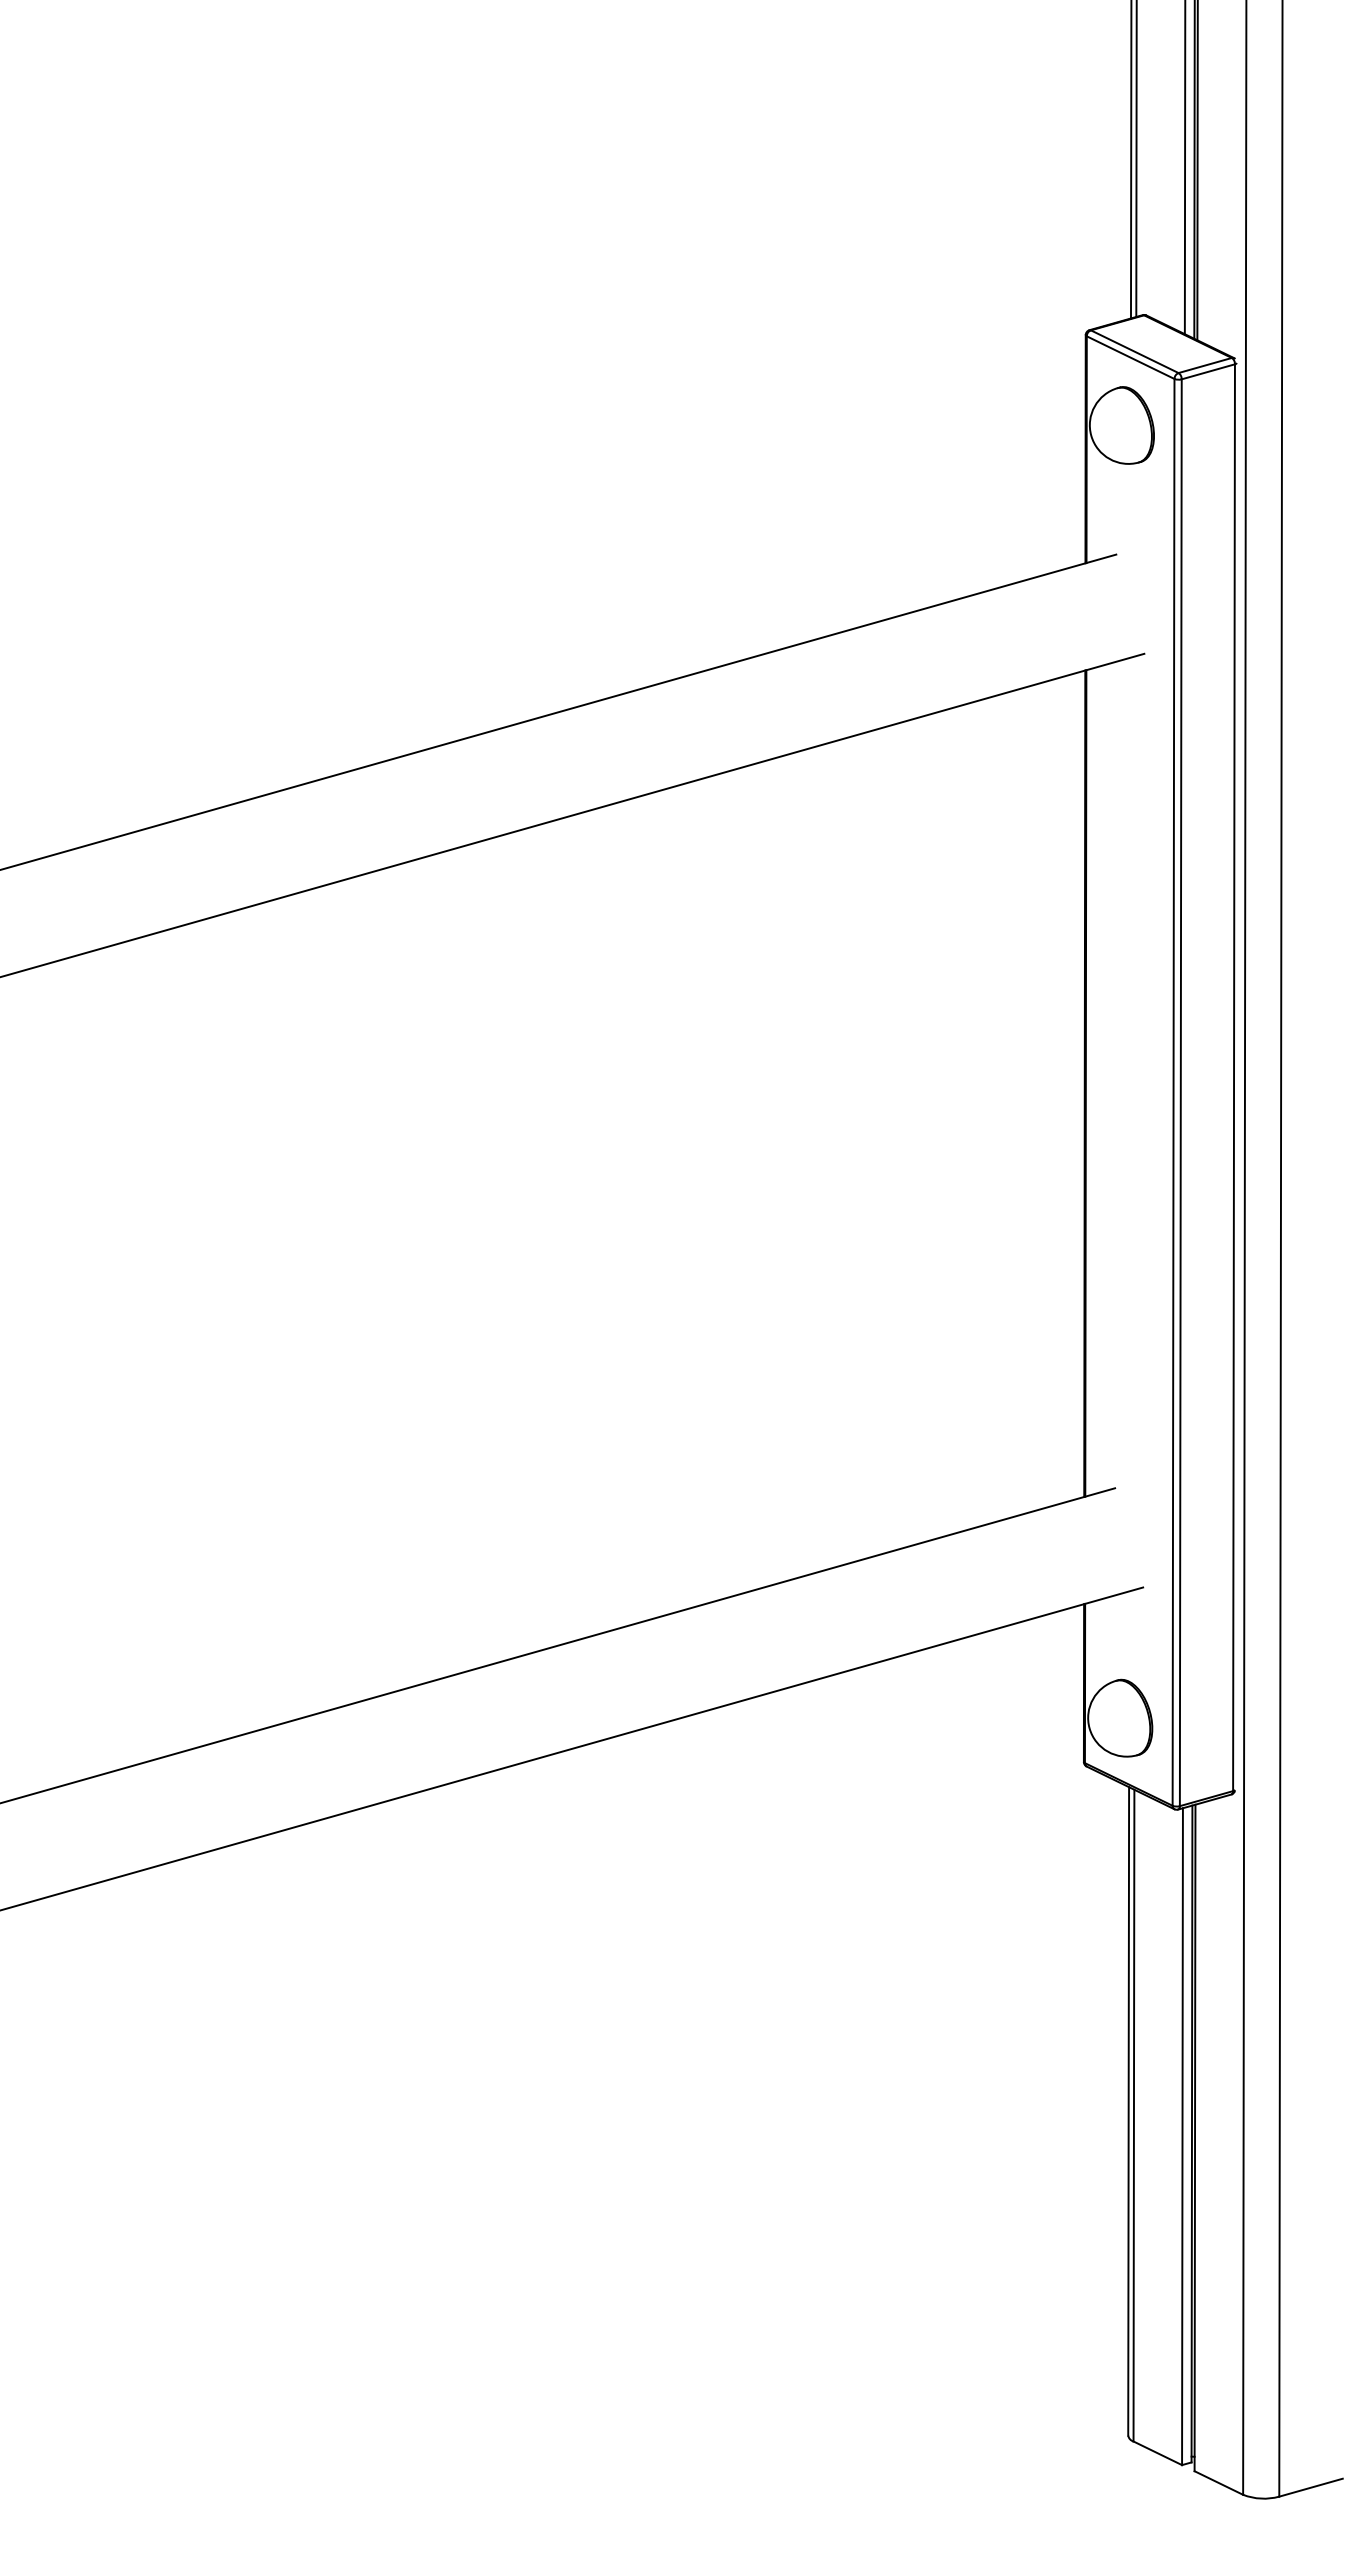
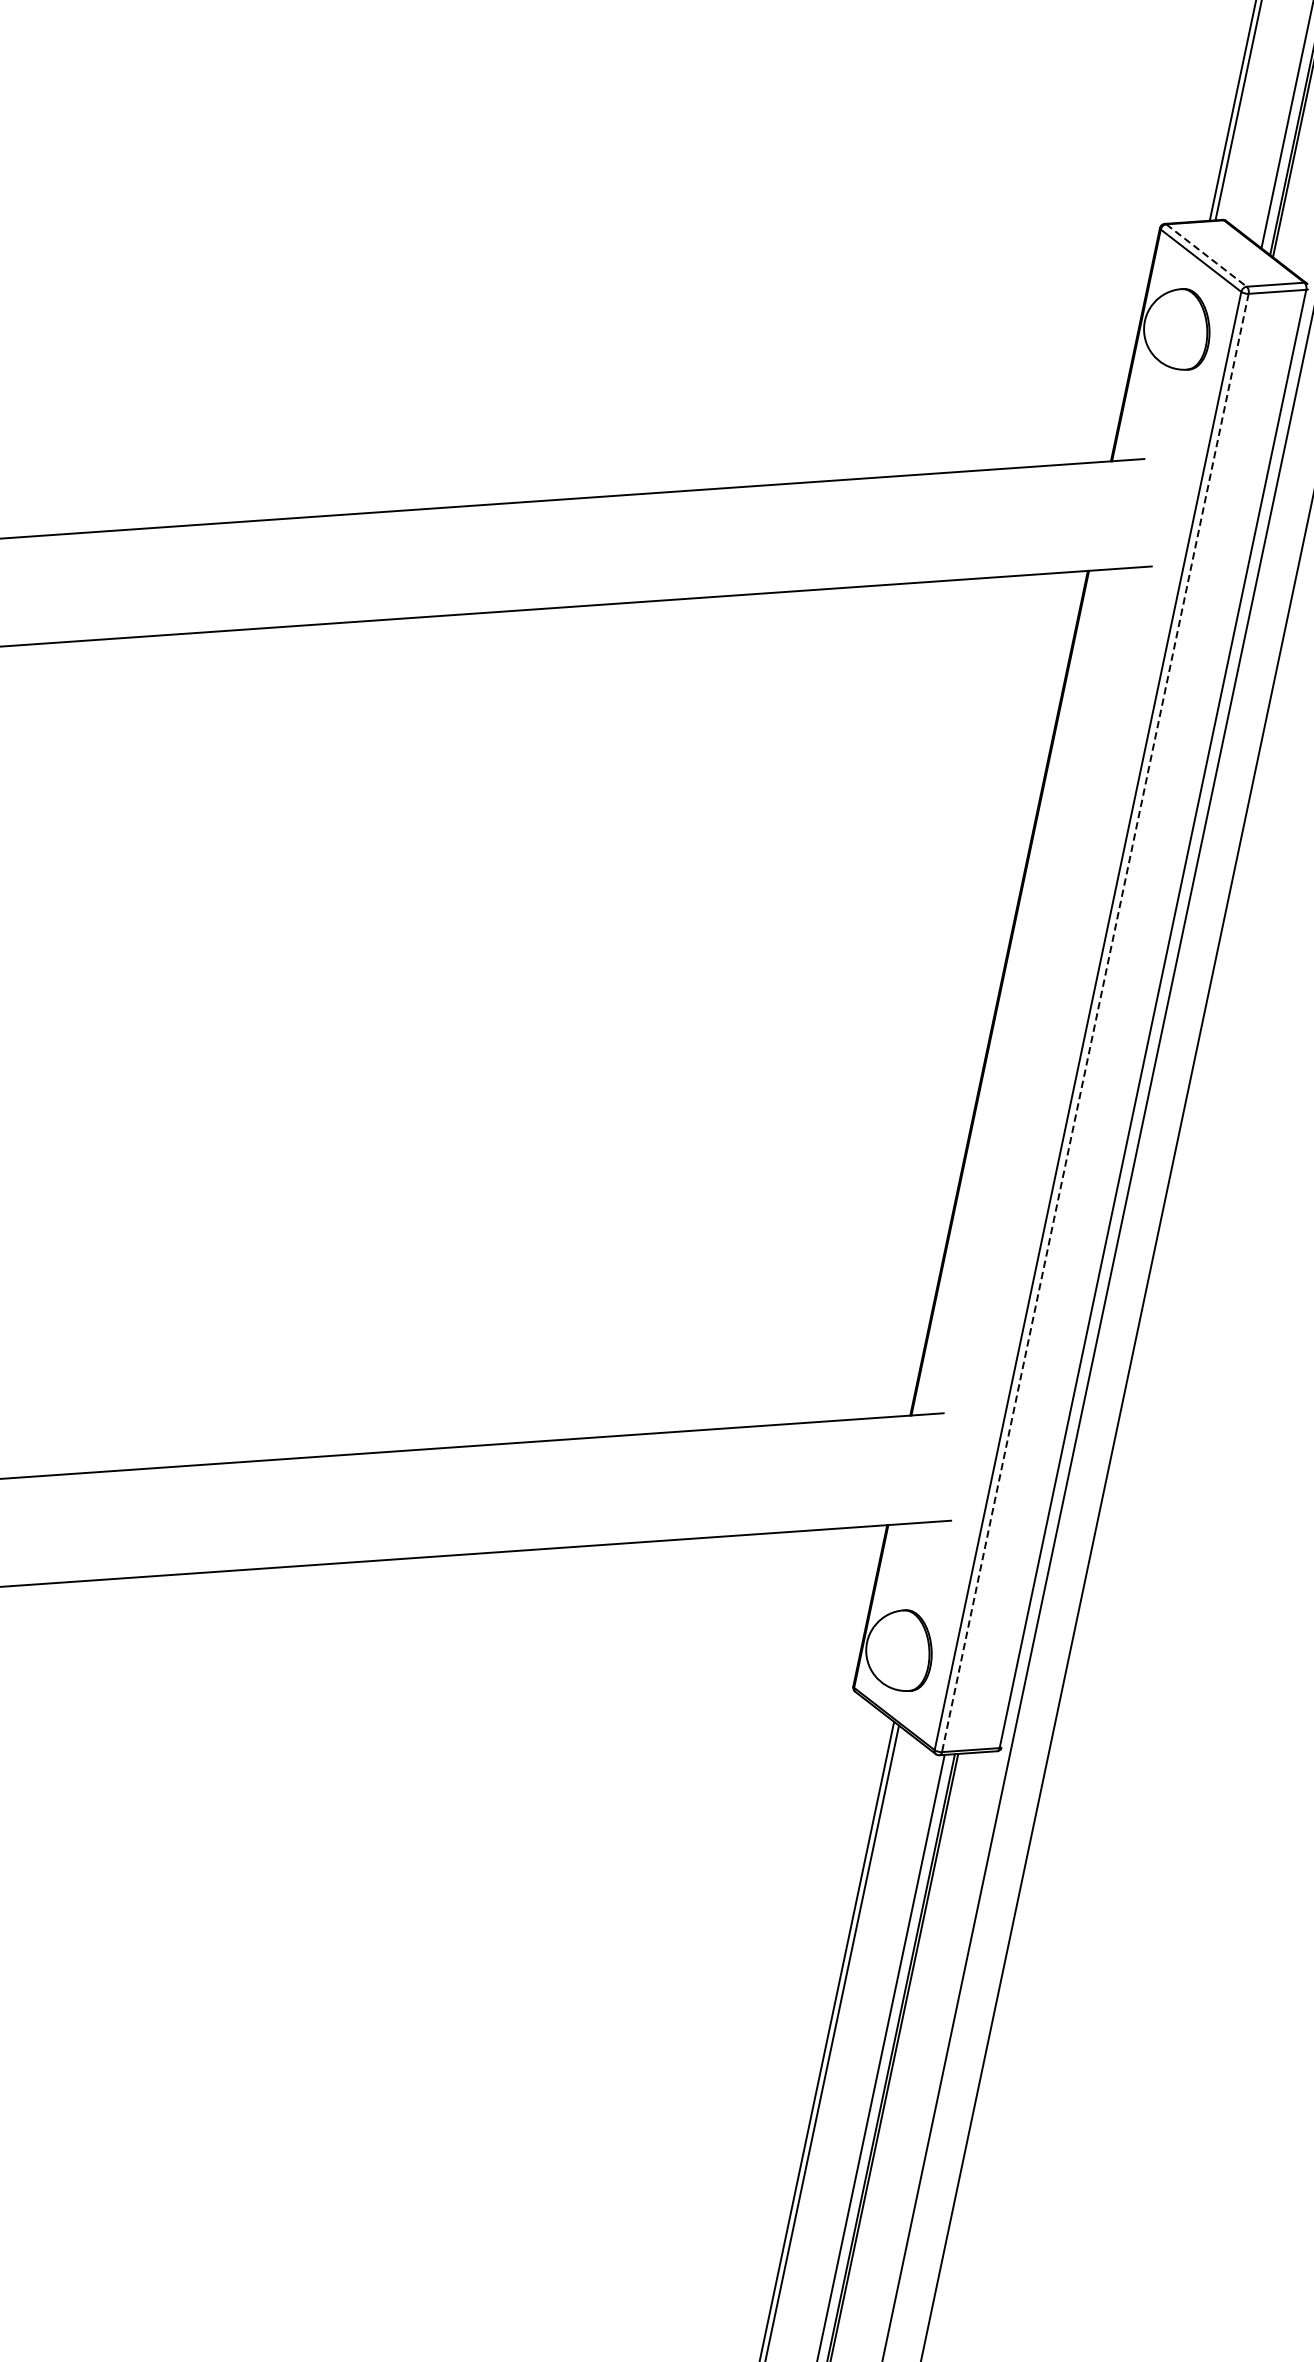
line: (1134, 351) -> (1206, 255), solid -> dashed
line: (1180, 1093) -> (1094, 1023), solid -> dashed

